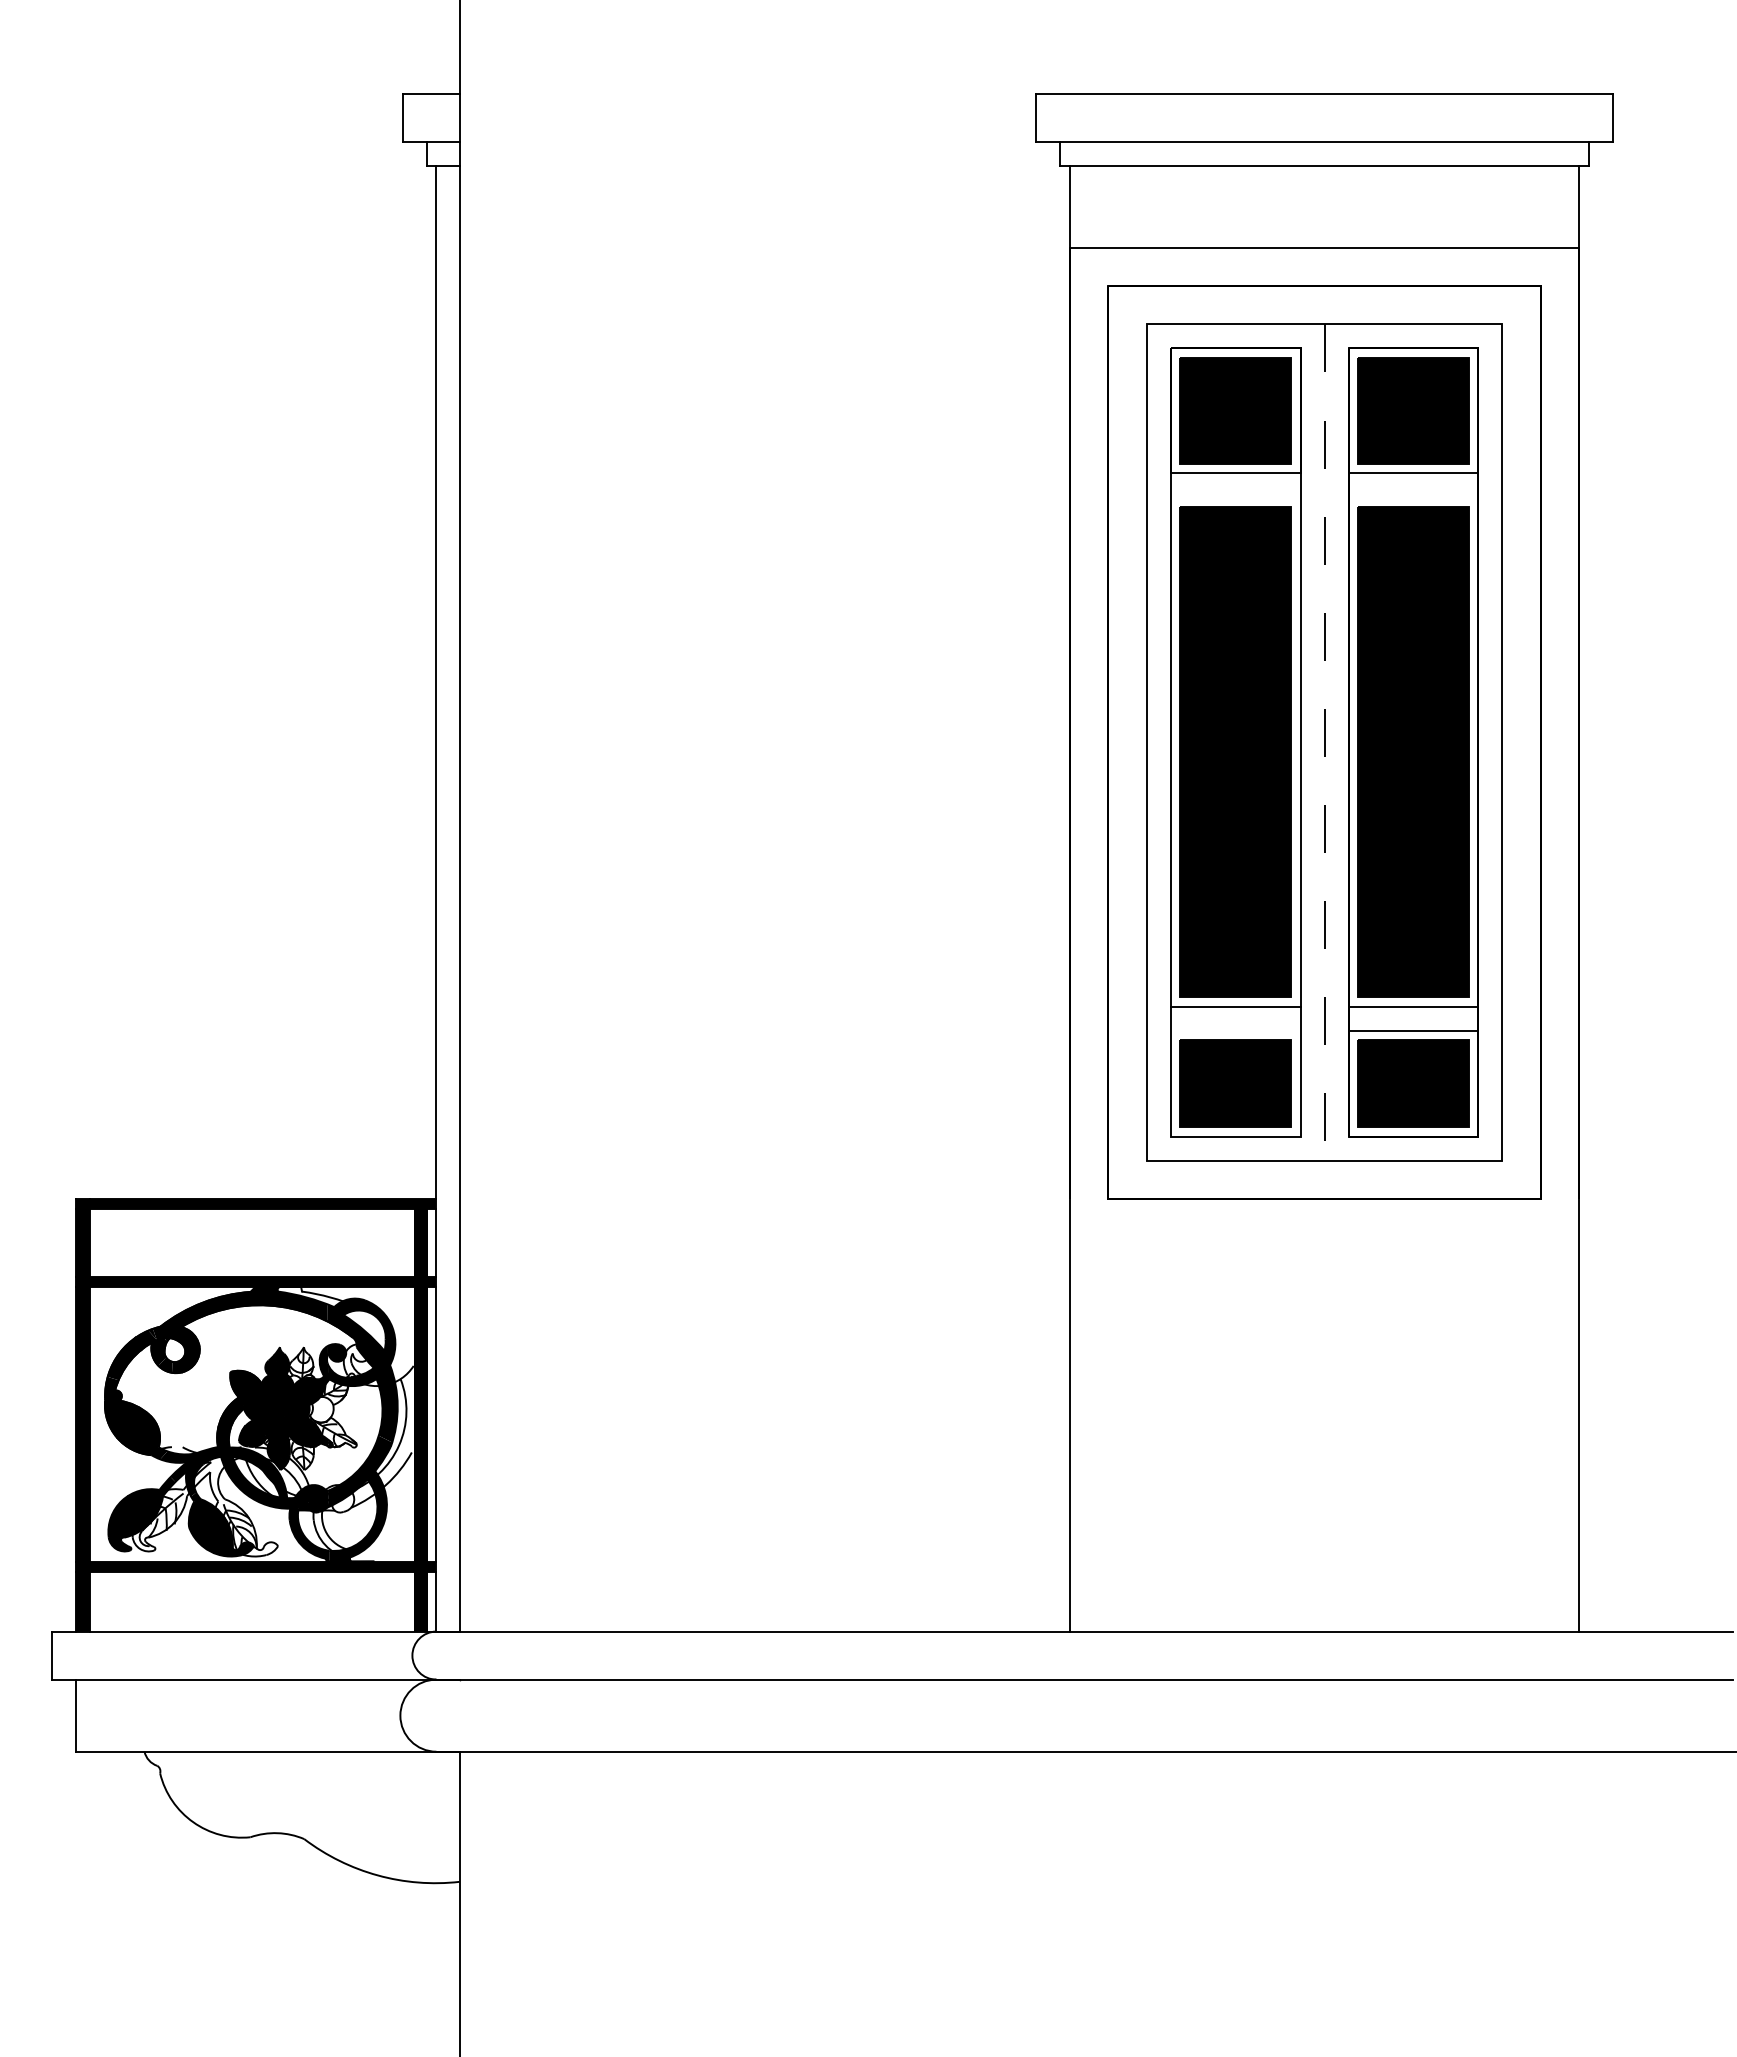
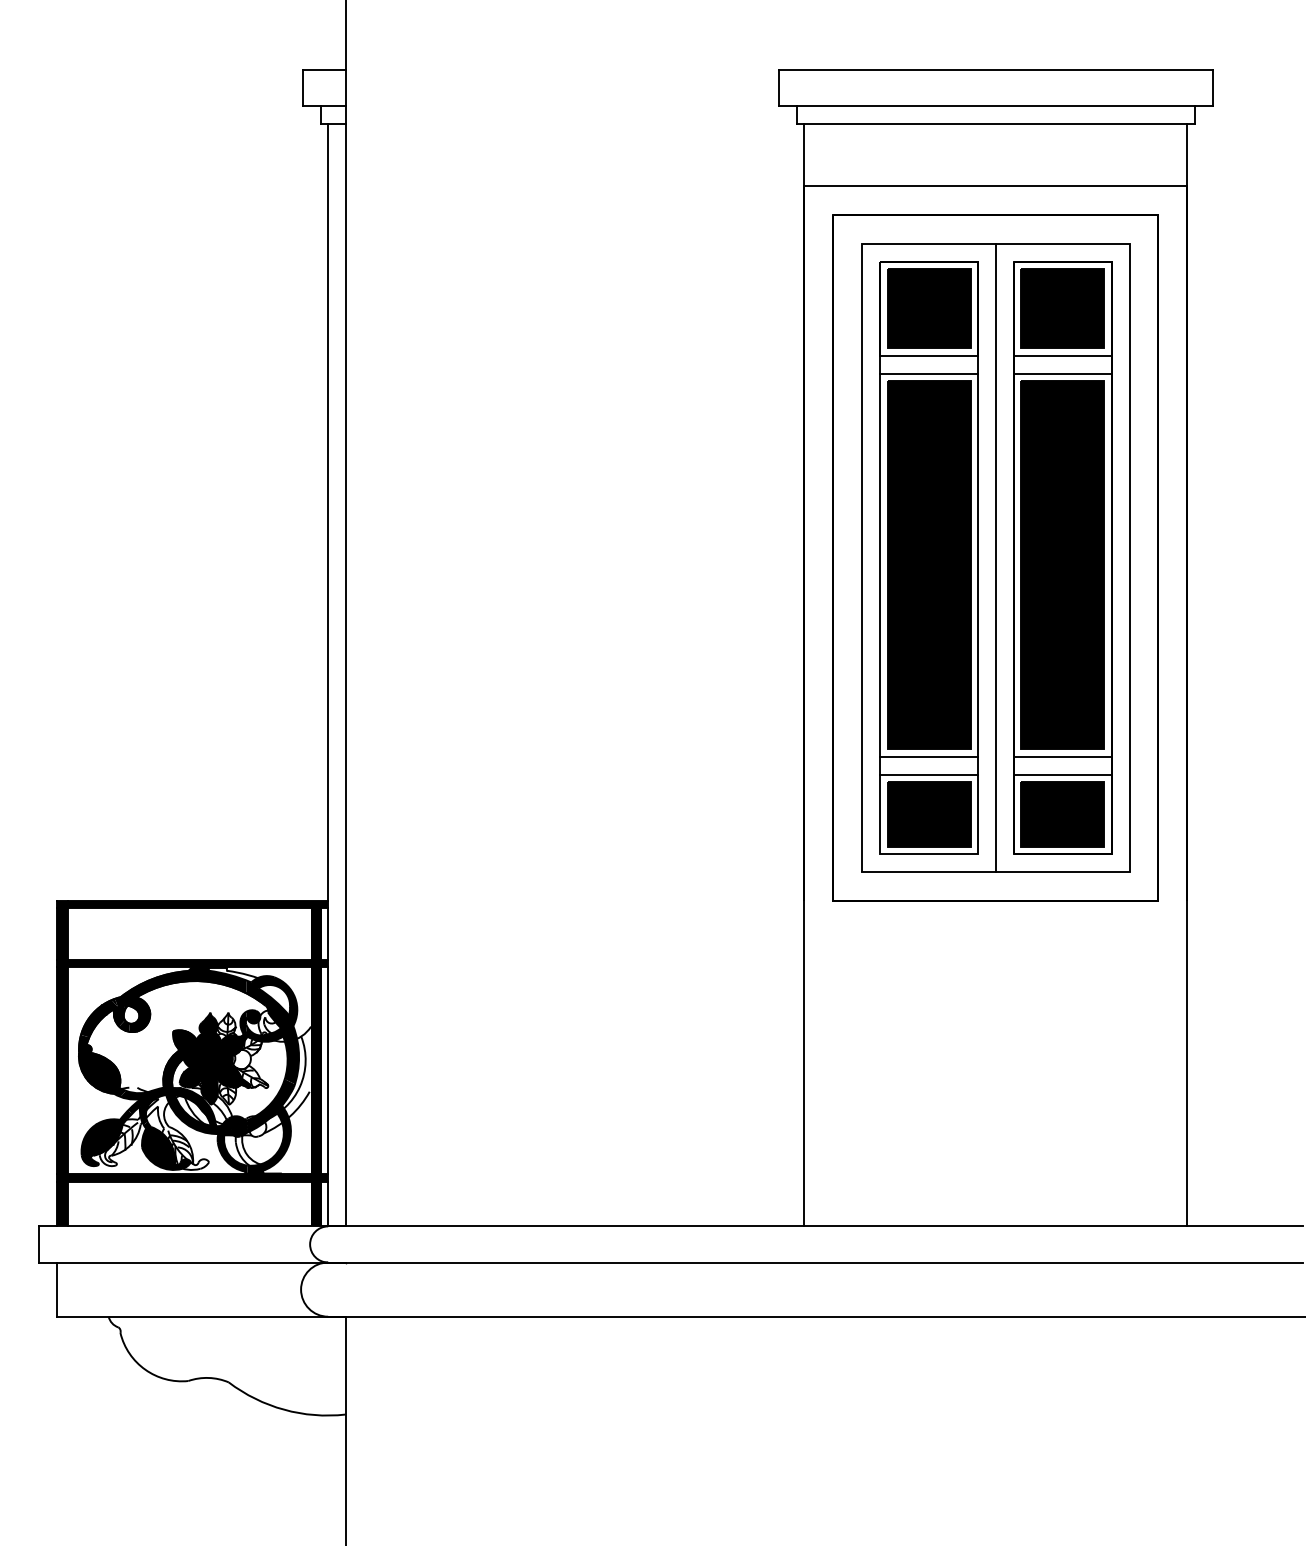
line: (1235, 497) -> (928, 373), added
line: (1413, 497) -> (1062, 373), added
line: (1324, 743) -> (995, 558), dashed -> solid
line: (1235, 1030) -> (928, 774), added

